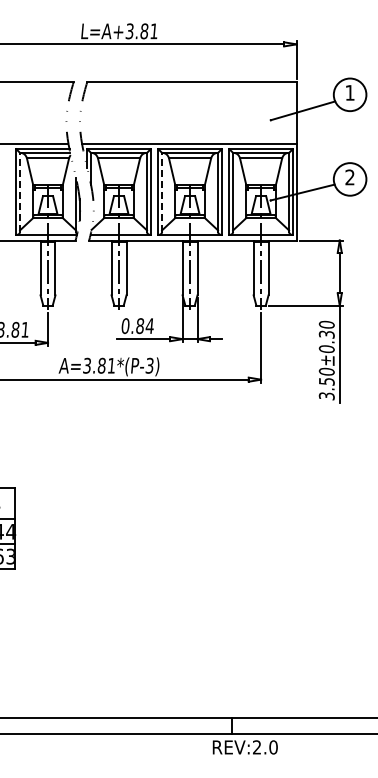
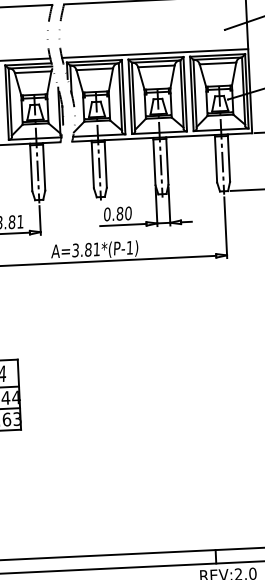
line: (20, 191) -> (10, 101), dashed -> solid
line: (162, 191) -> (133, 96), dashed -> solid
text: (149, 326) -> (128, 213), 0.84 -> 0.80
text: (149, 365) -> (129, 247), A=3.81*(P-3) -> A=3.81*(P-1)

